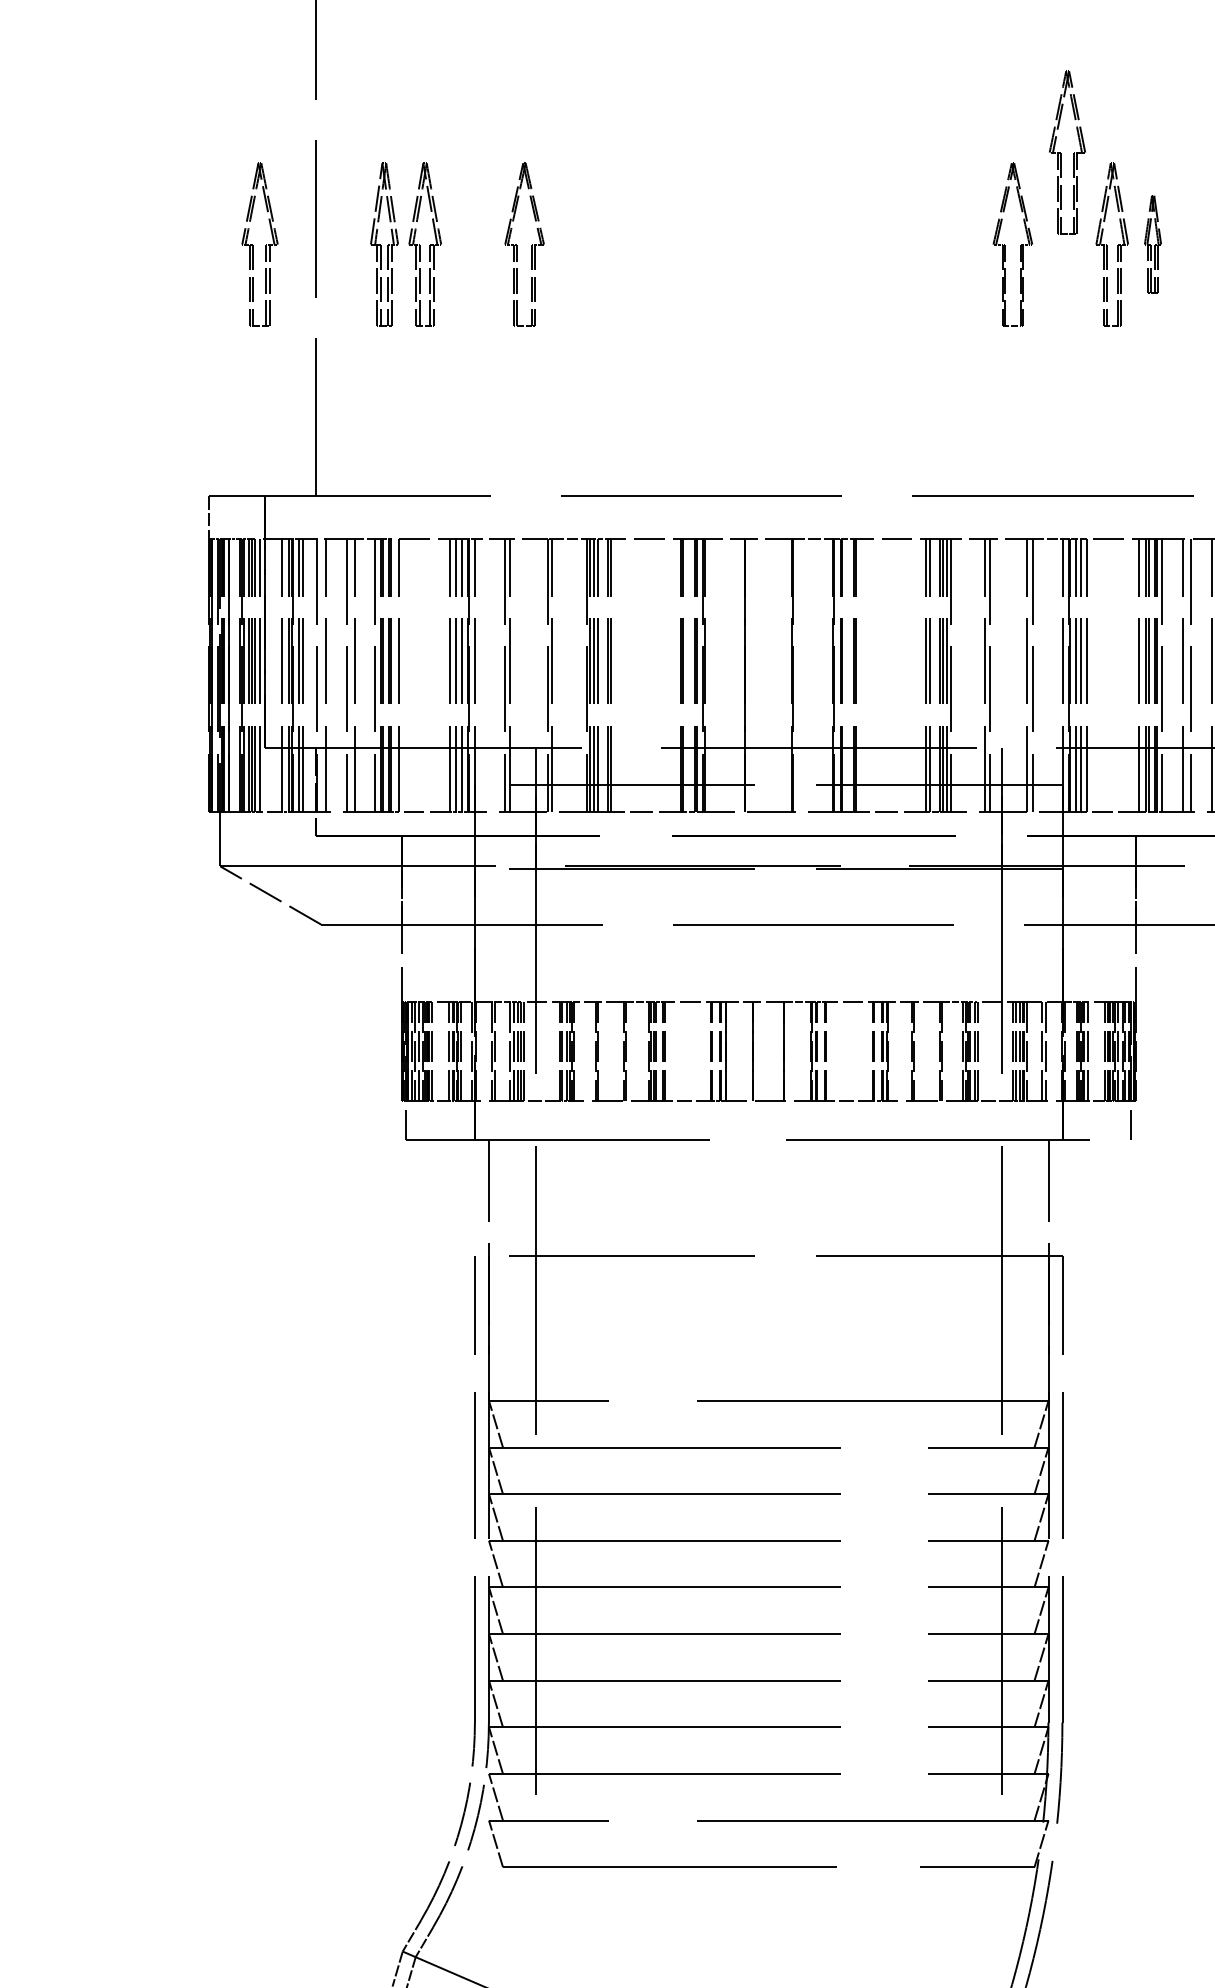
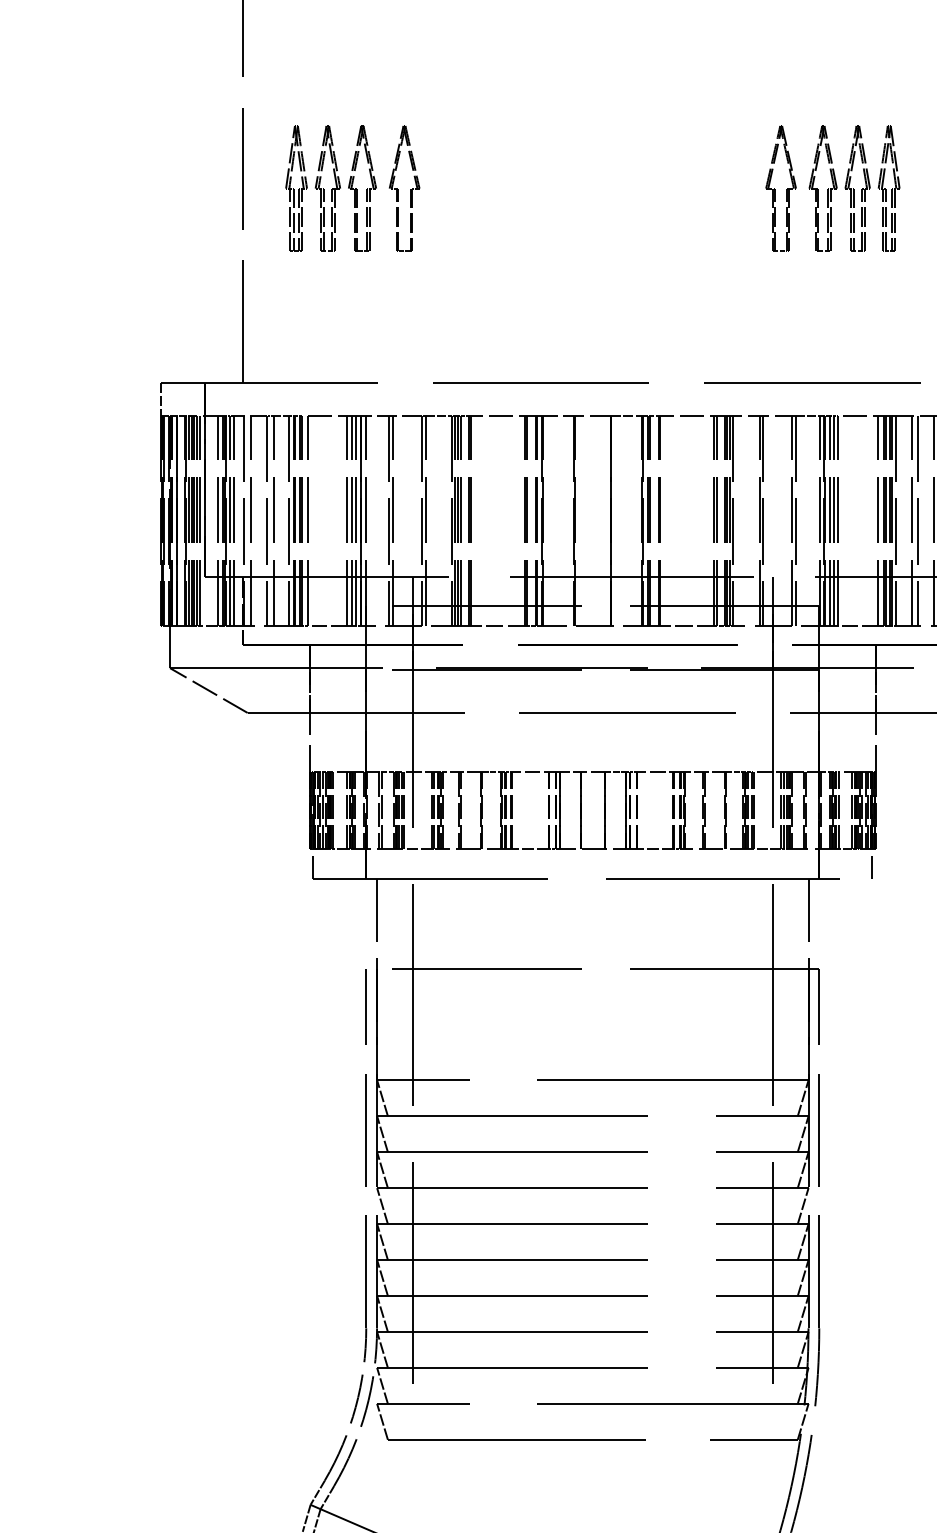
part: (1061, 153) -> (818, 189), moved
part: (1152, 244) -> (888, 188), size x1.67
part: (253, 245) -> (357, 189), moved

